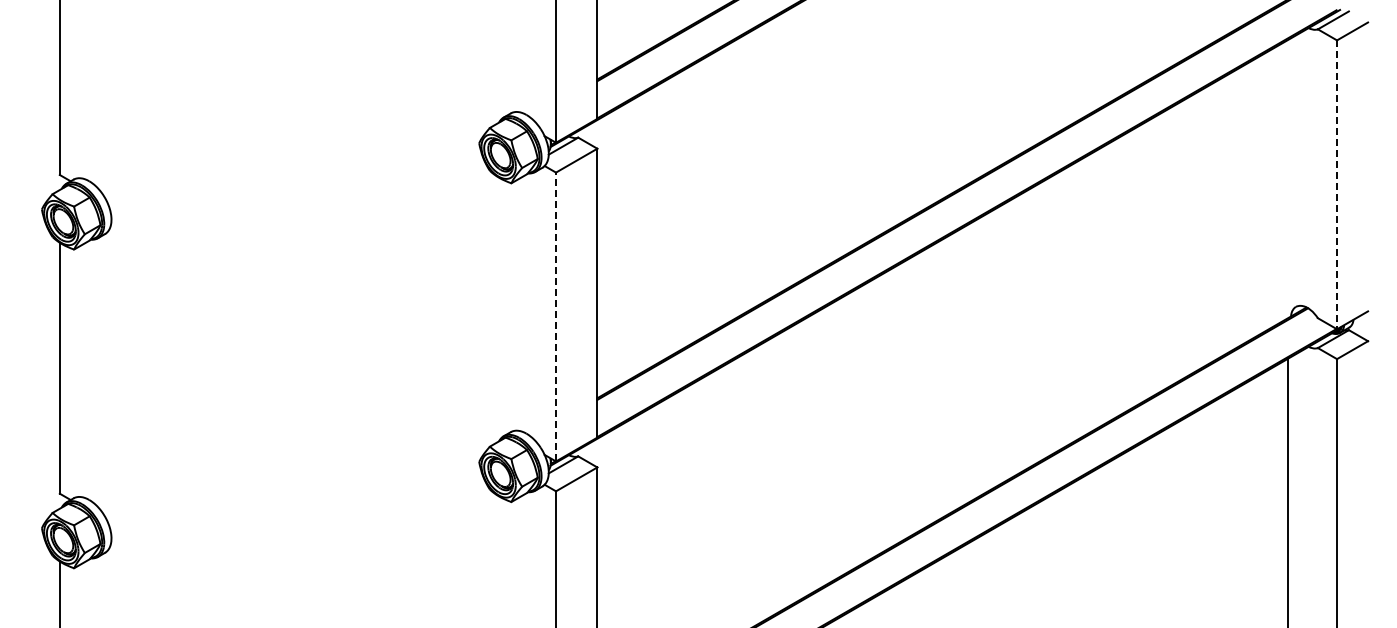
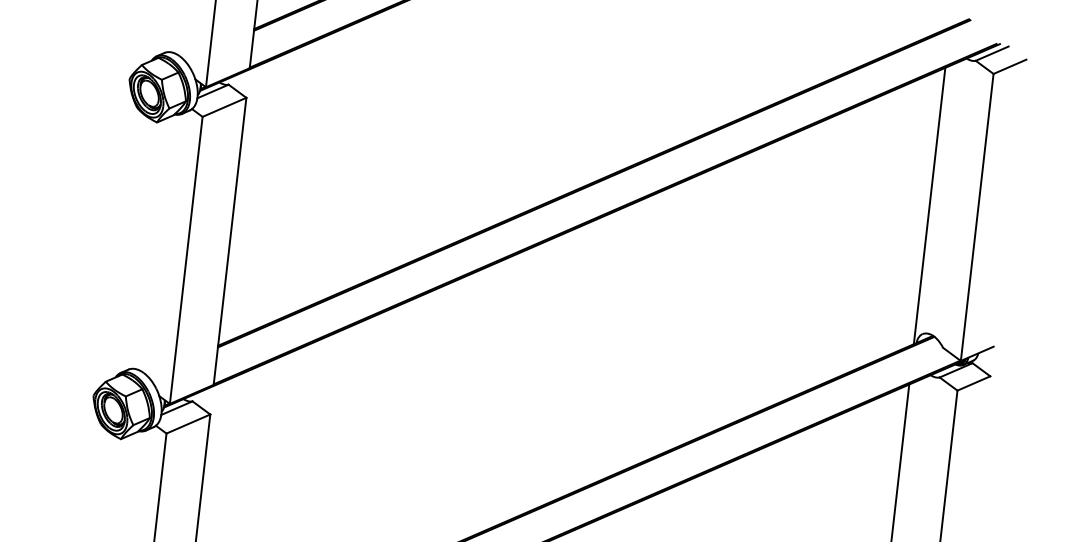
line: (1288, 178) -> (929, 205), added
line: (1337, 185) -> (977, 218), dashed -> solid
line: (556, 316) -> (186, 259), dashed -> solid

